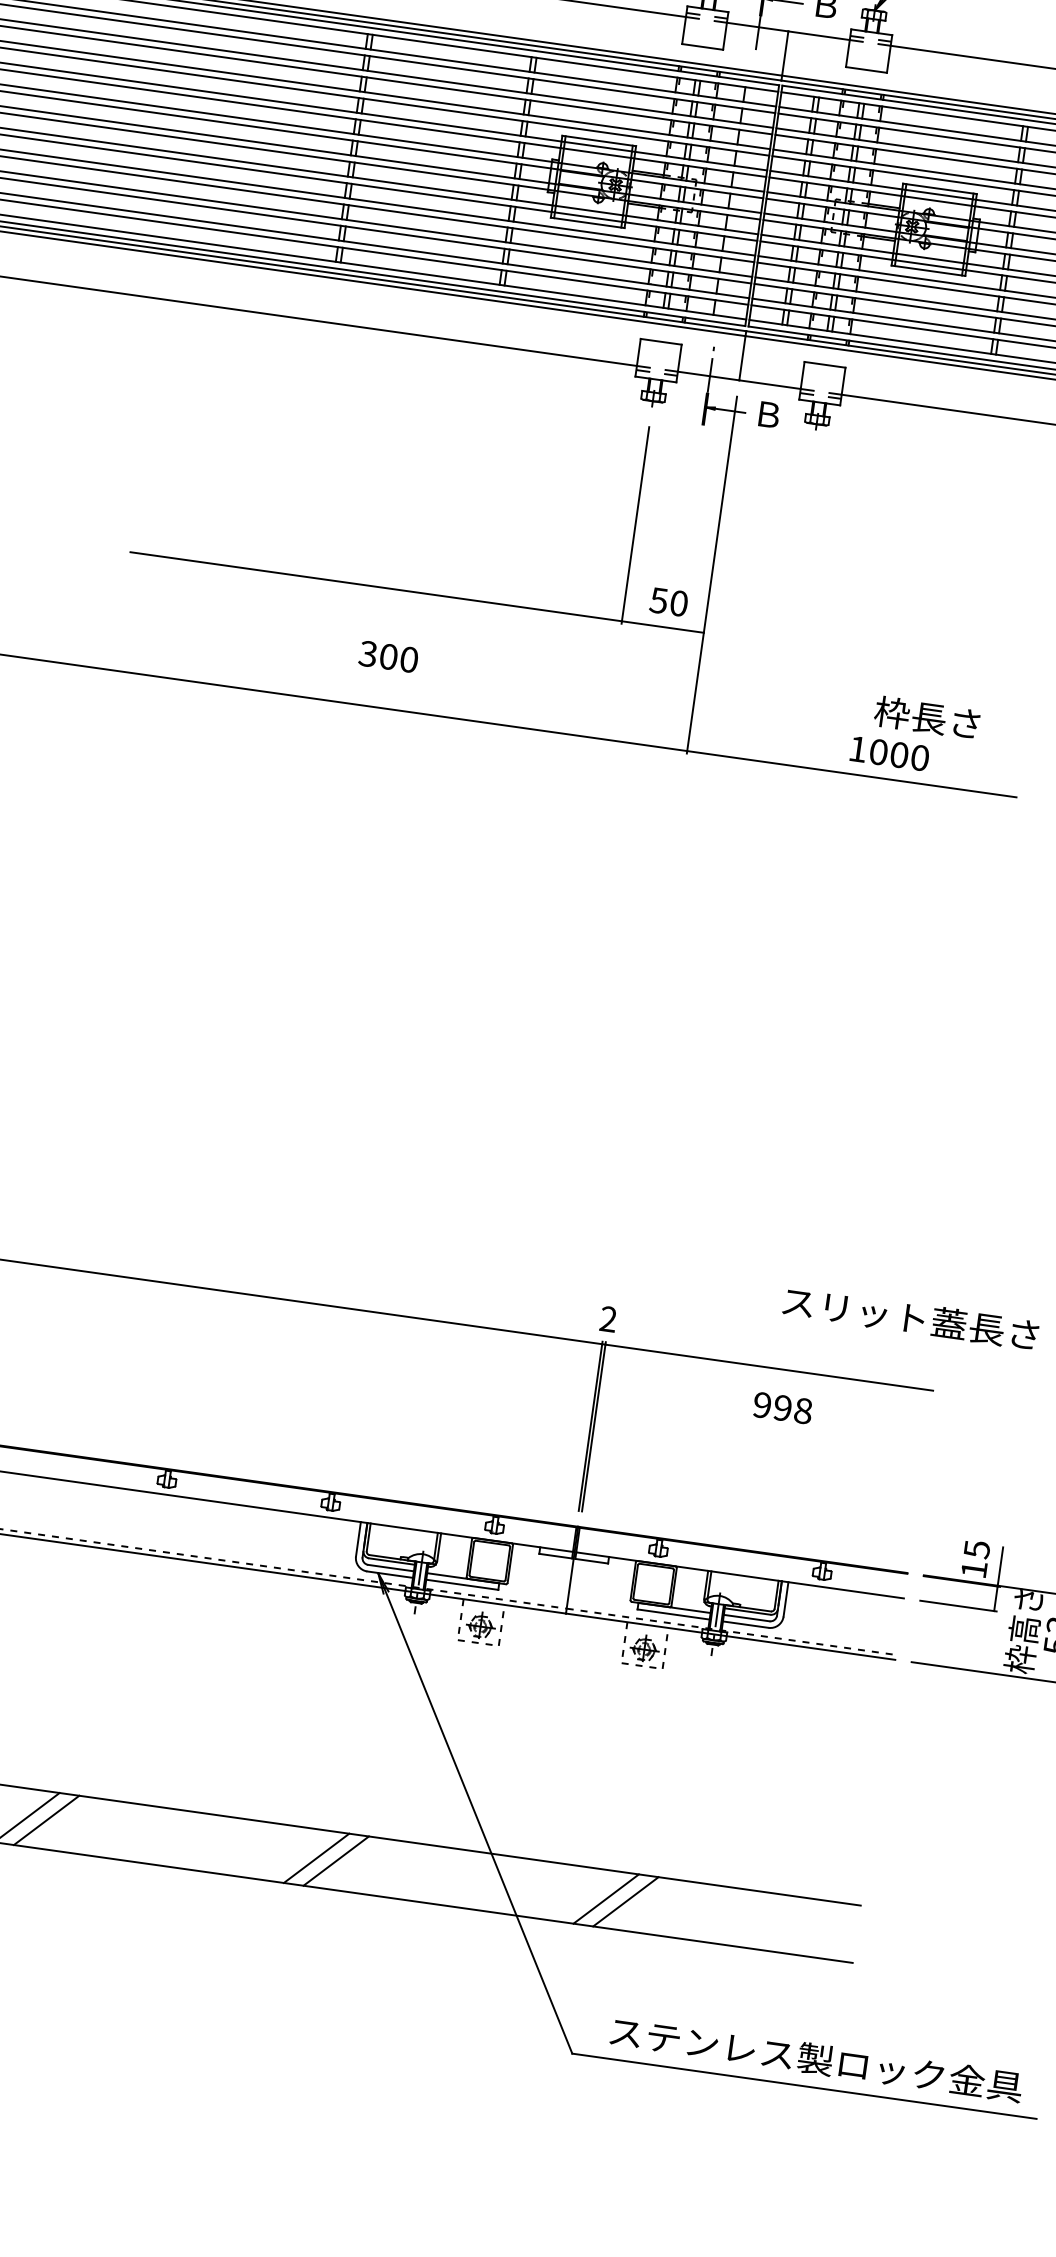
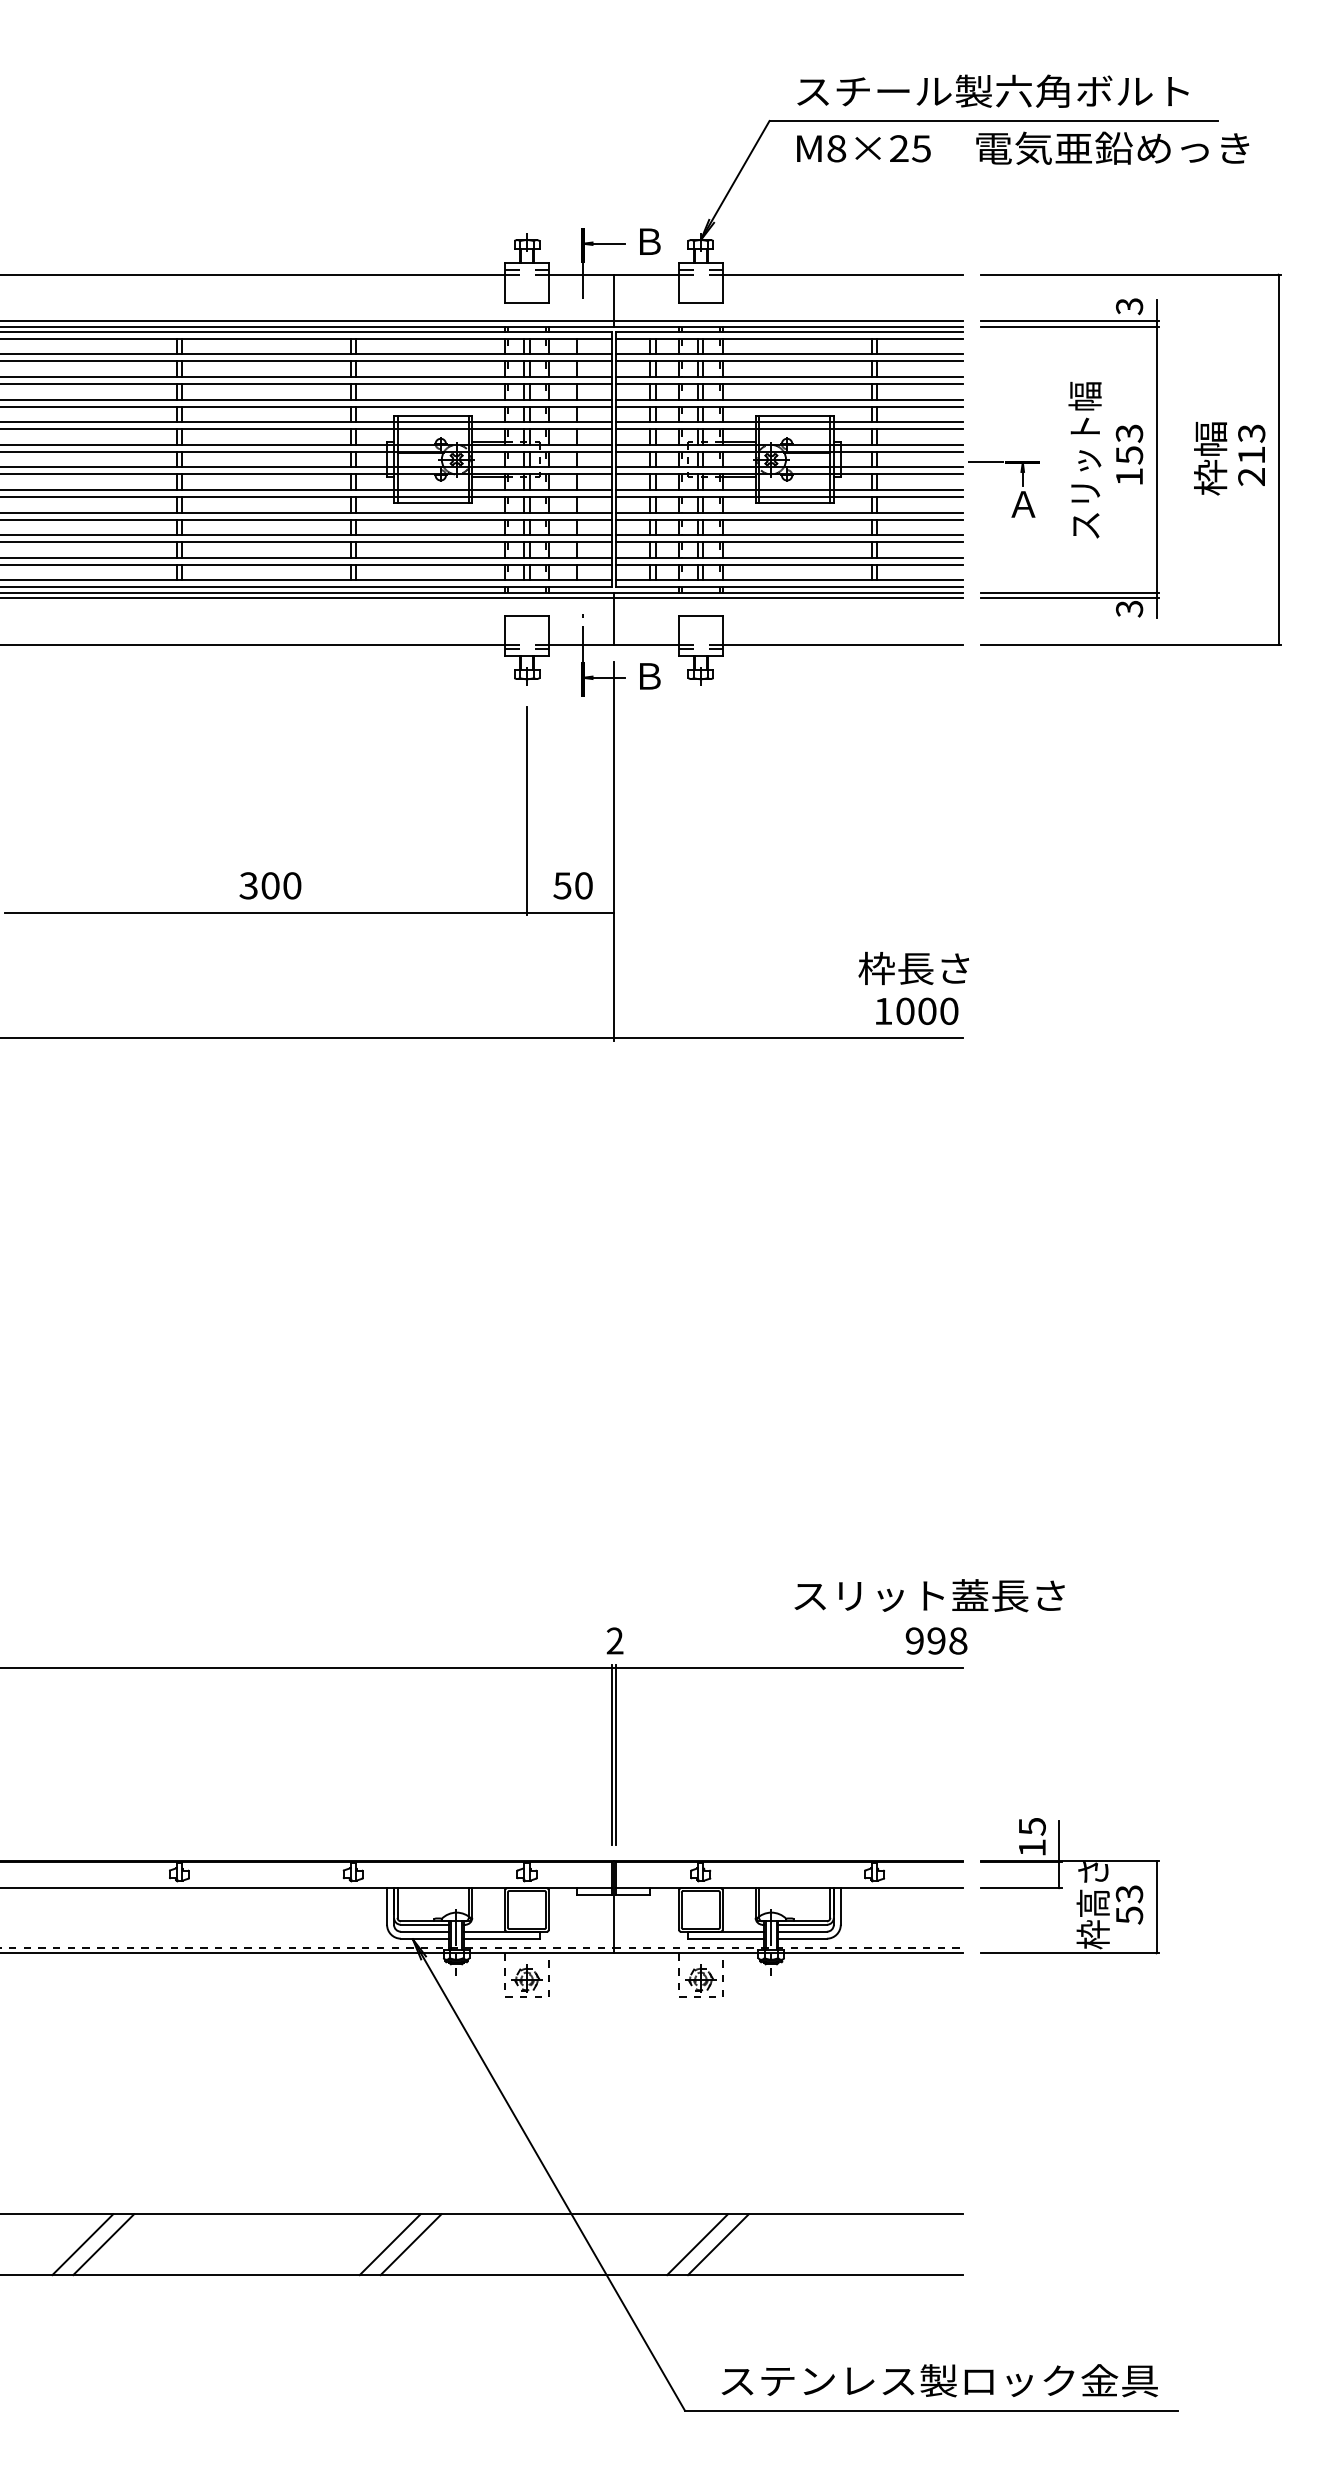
text: (388, 656) -> (270, 885), moved
text: (927, 716) -> (913, 967), moved
text: (890, 752) -> (917, 1010), moved
text: (782, 1407) -> (936, 1640), moved

